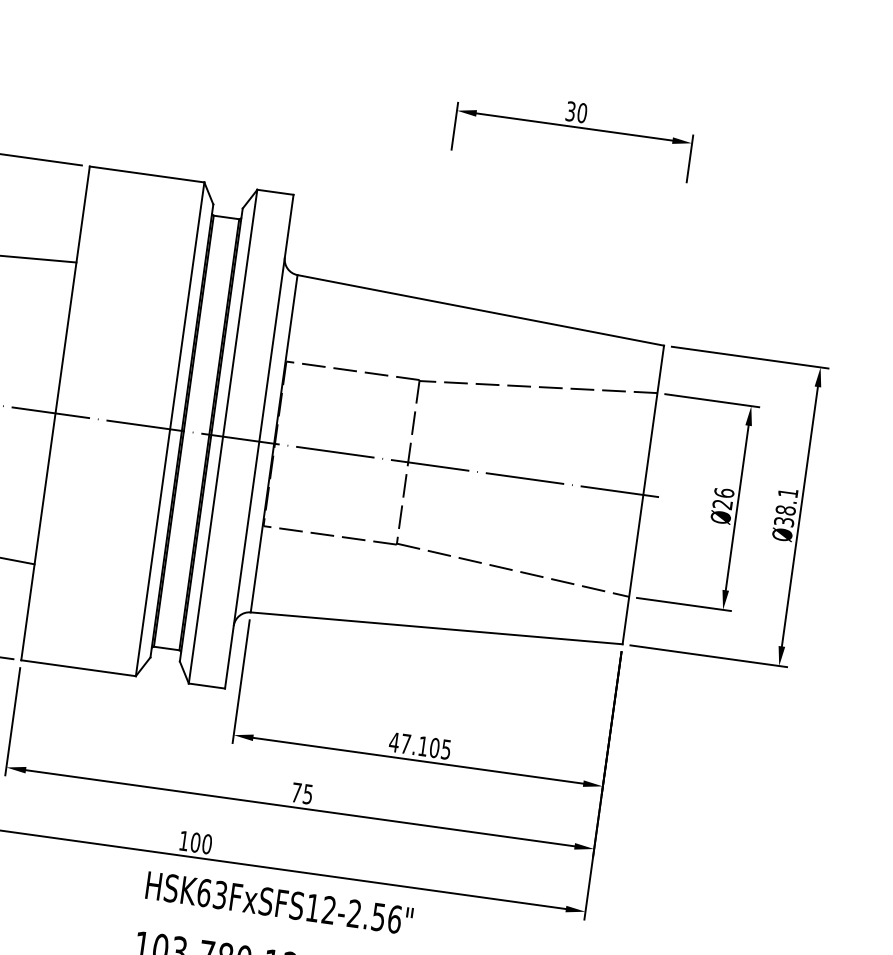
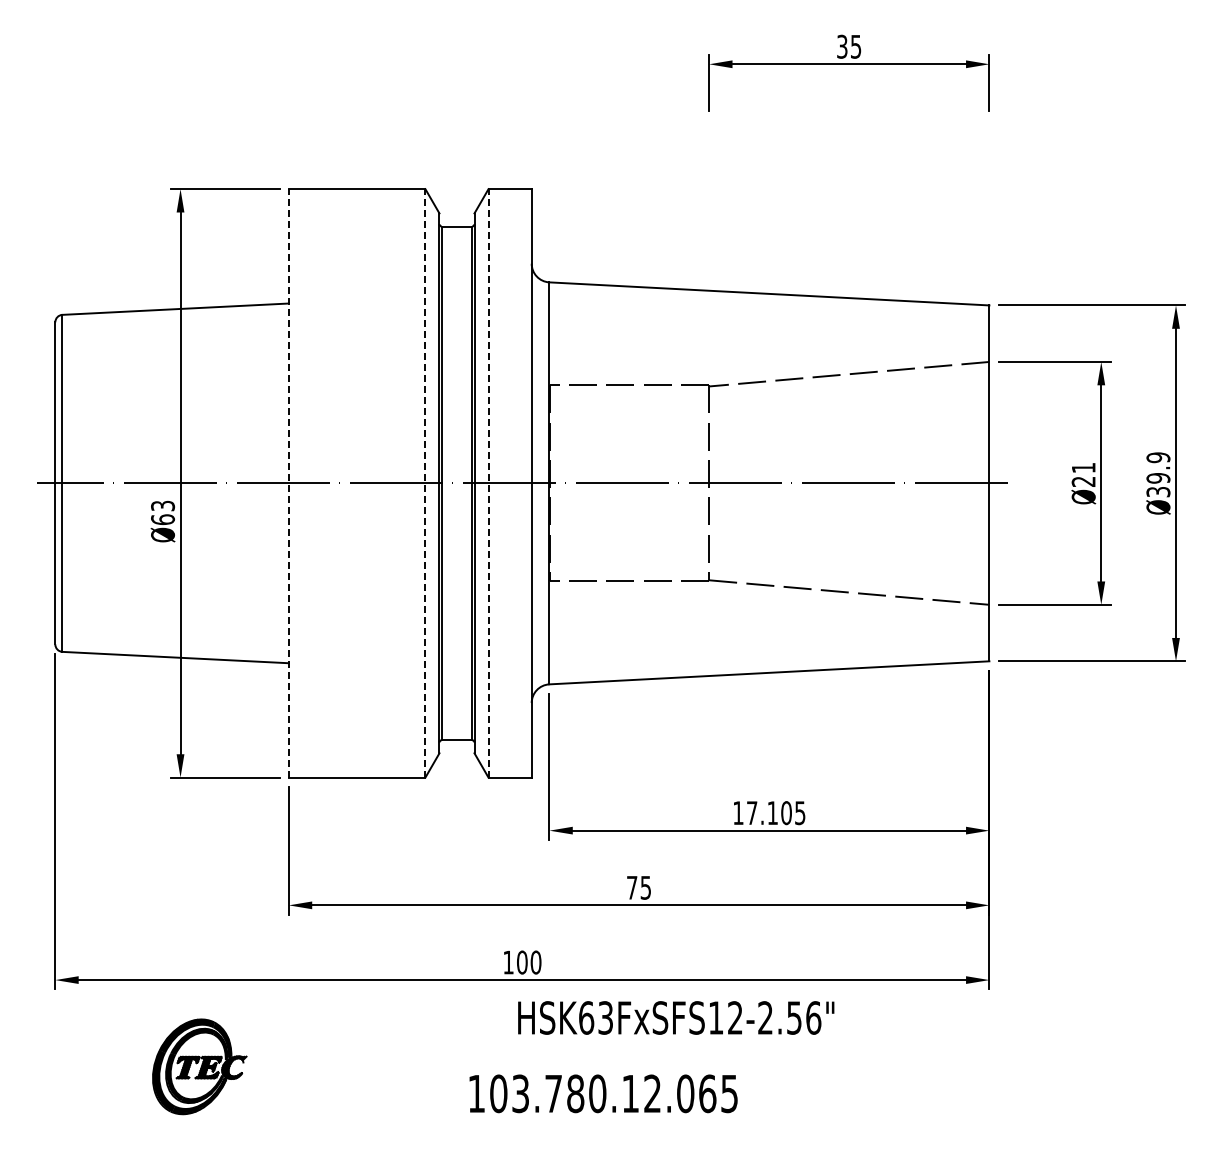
text: (581, 112) -> (855, 46), 30 -> 35
line: (55, 412) -> (288, 482), solid -> dashed
line: (170, 428) -> (425, 482), solid -> dashed
line: (223, 435) -> (488, 482), solid -> dashed
text: (724, 492) -> (1083, 467), Ø26 -> Ø21
text: (787, 501) -> (1158, 467), Ø38.1 -> Ø39.9
text: (394, 741) -> (738, 812), 47.105 -> 17.105
text: (279, 903) -> (676, 1017), moved

